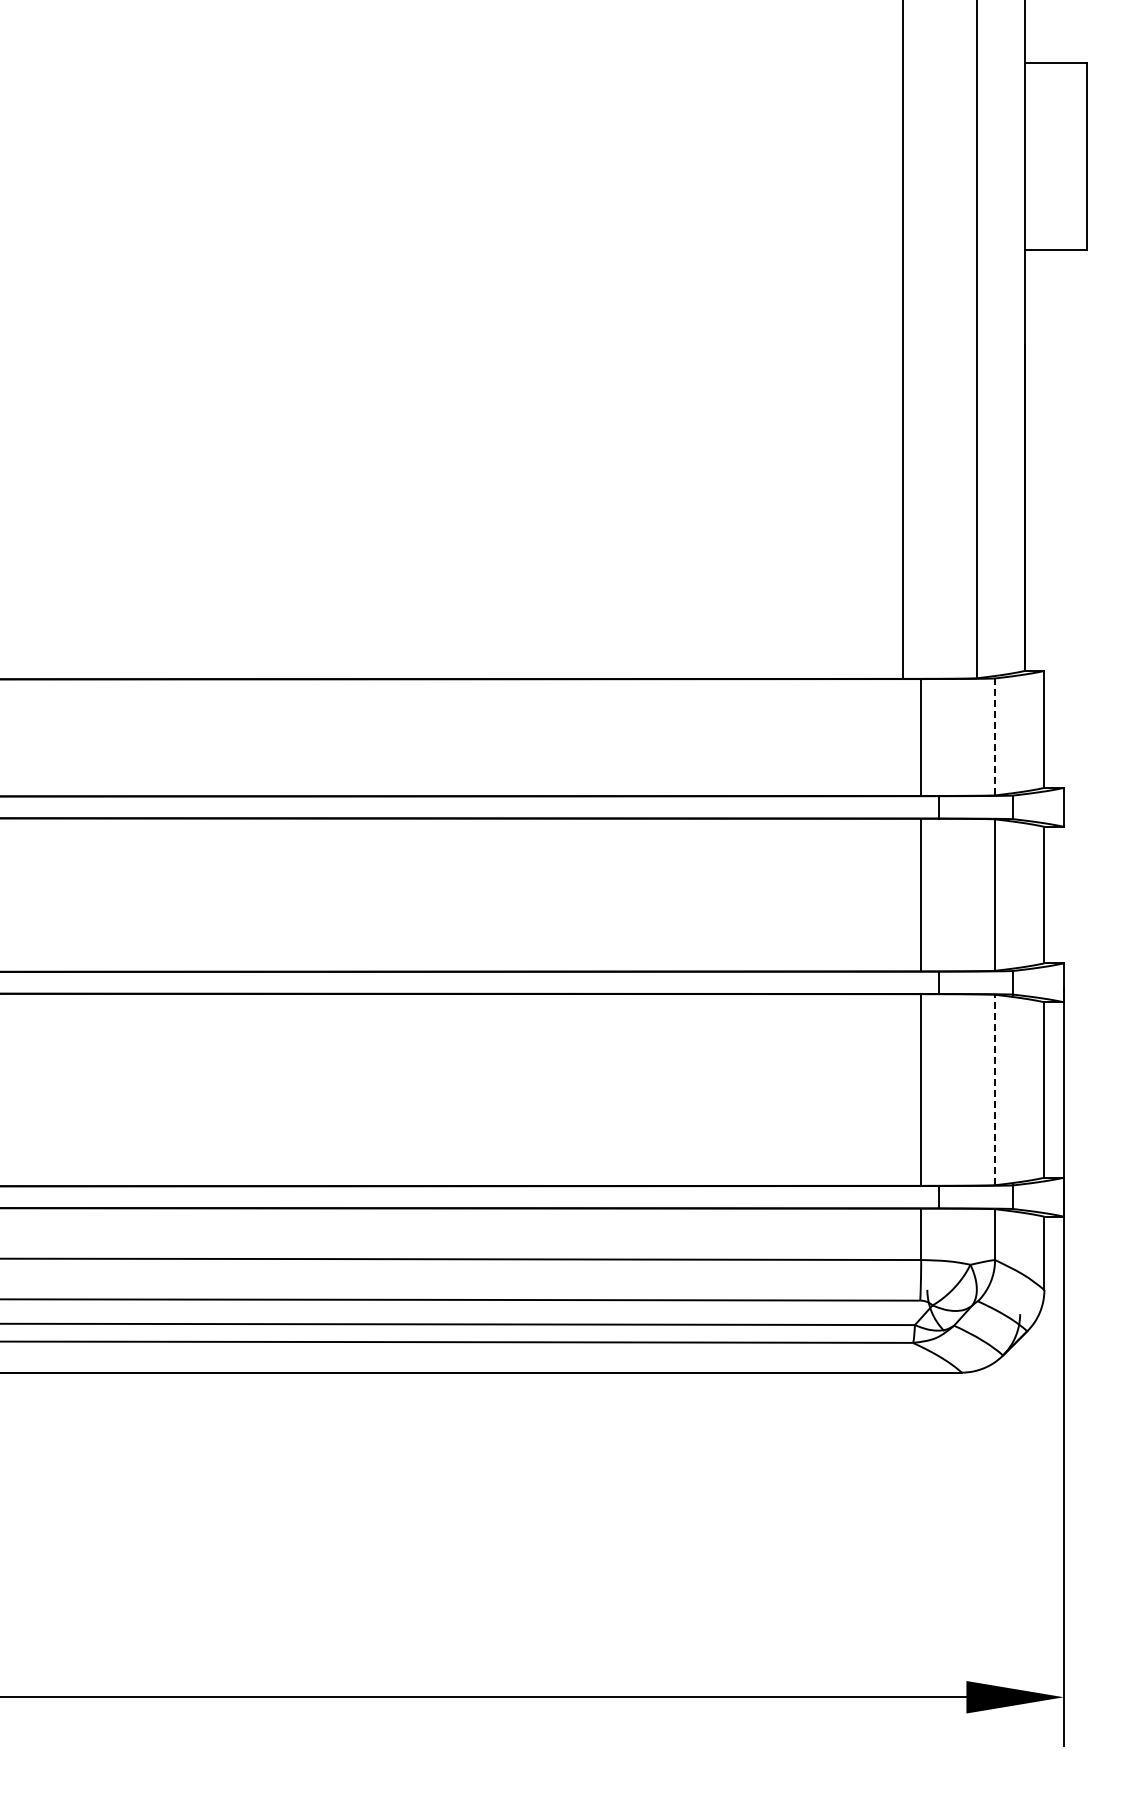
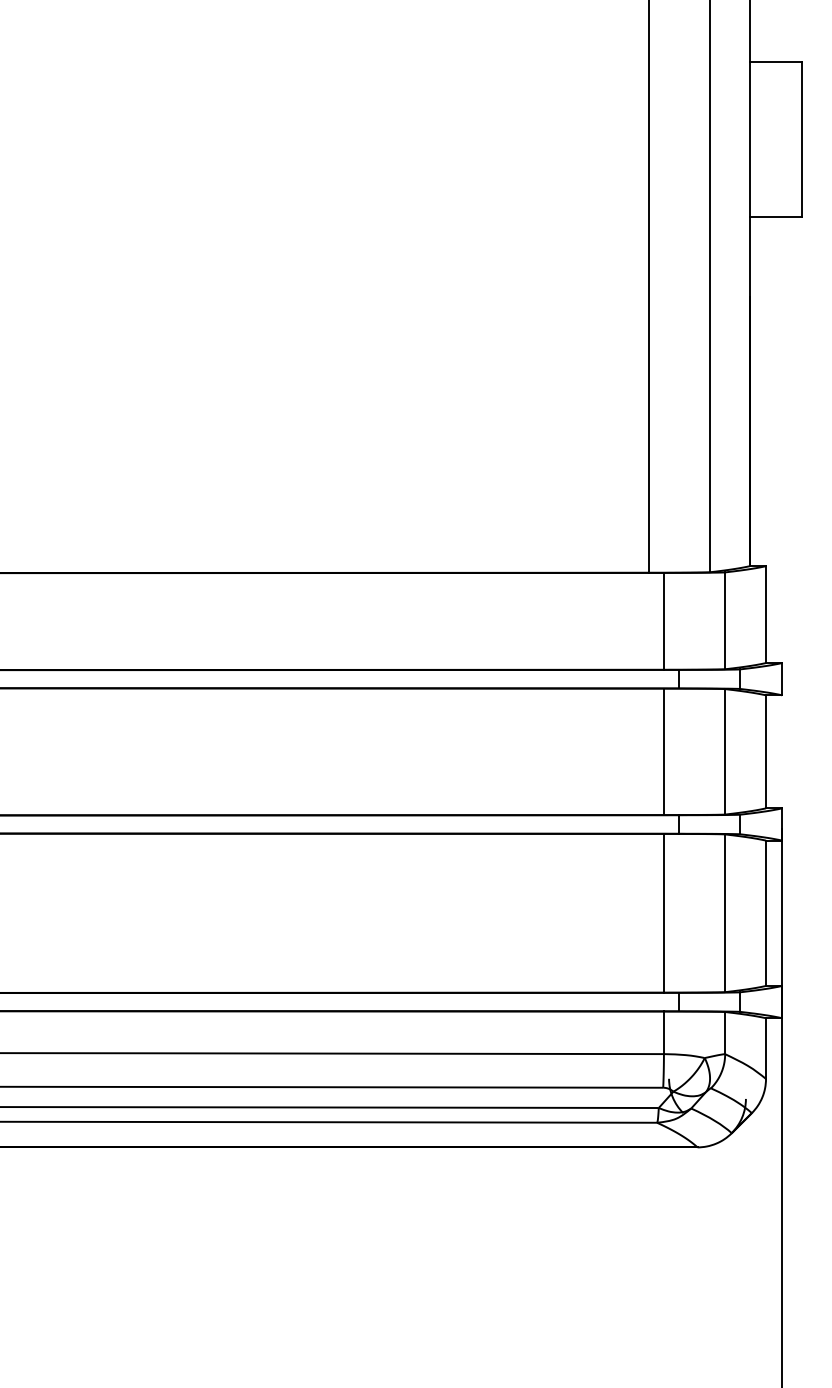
line: (995, 736) -> (725, 620), dashed -> solid
line: (995, 1089) -> (725, 912), dashed -> solid

